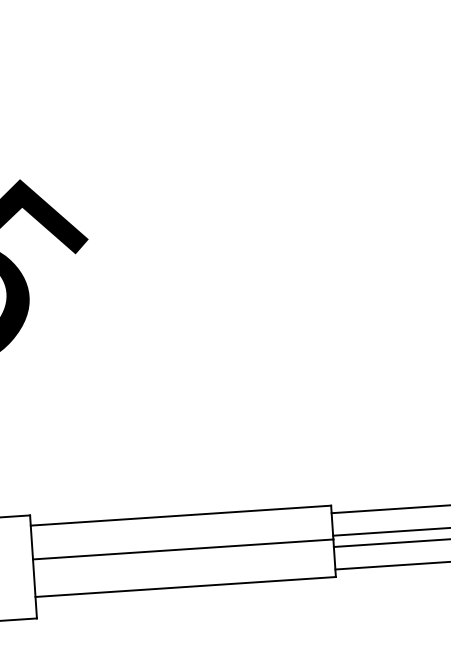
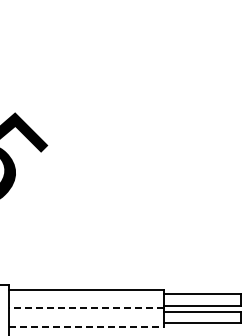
line: (181, 549) -> (85, 307), solid -> dashed
line: (186, 585) -> (86, 326), solid -> dashed

